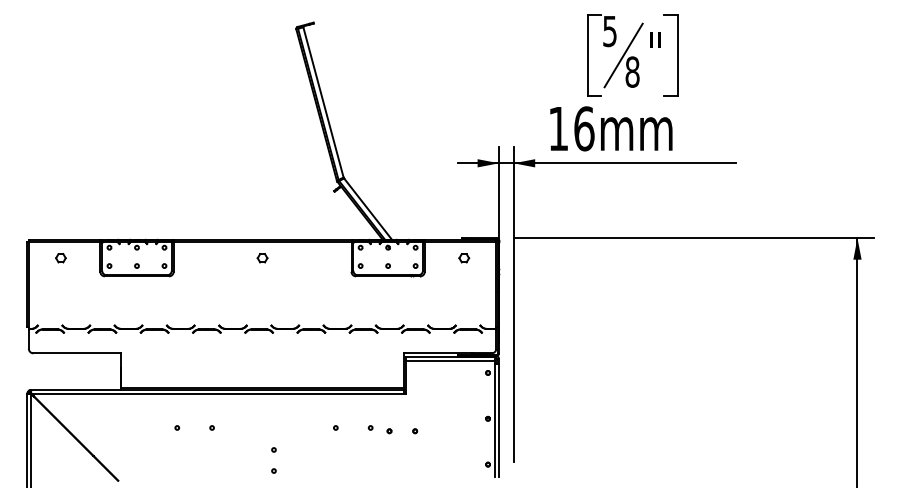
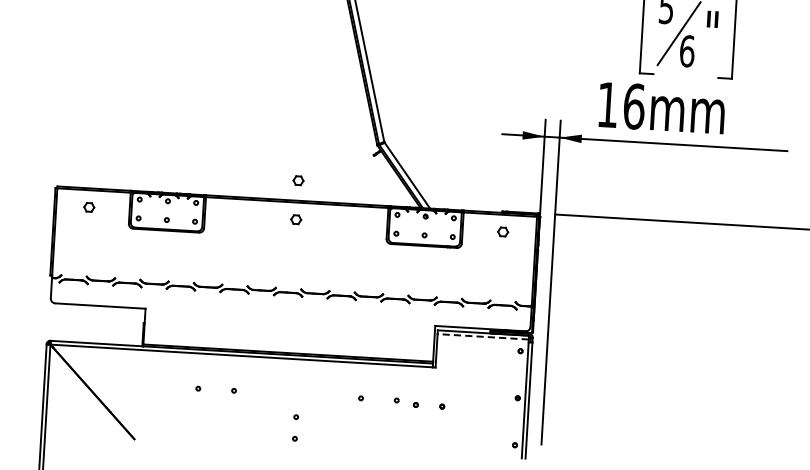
text: (632, 71) -> (687, 50), 8 -> 6
part: (262, 220) -> (298, 180), added
line: (450, 361) -> (482, 337), solid -> dashed

